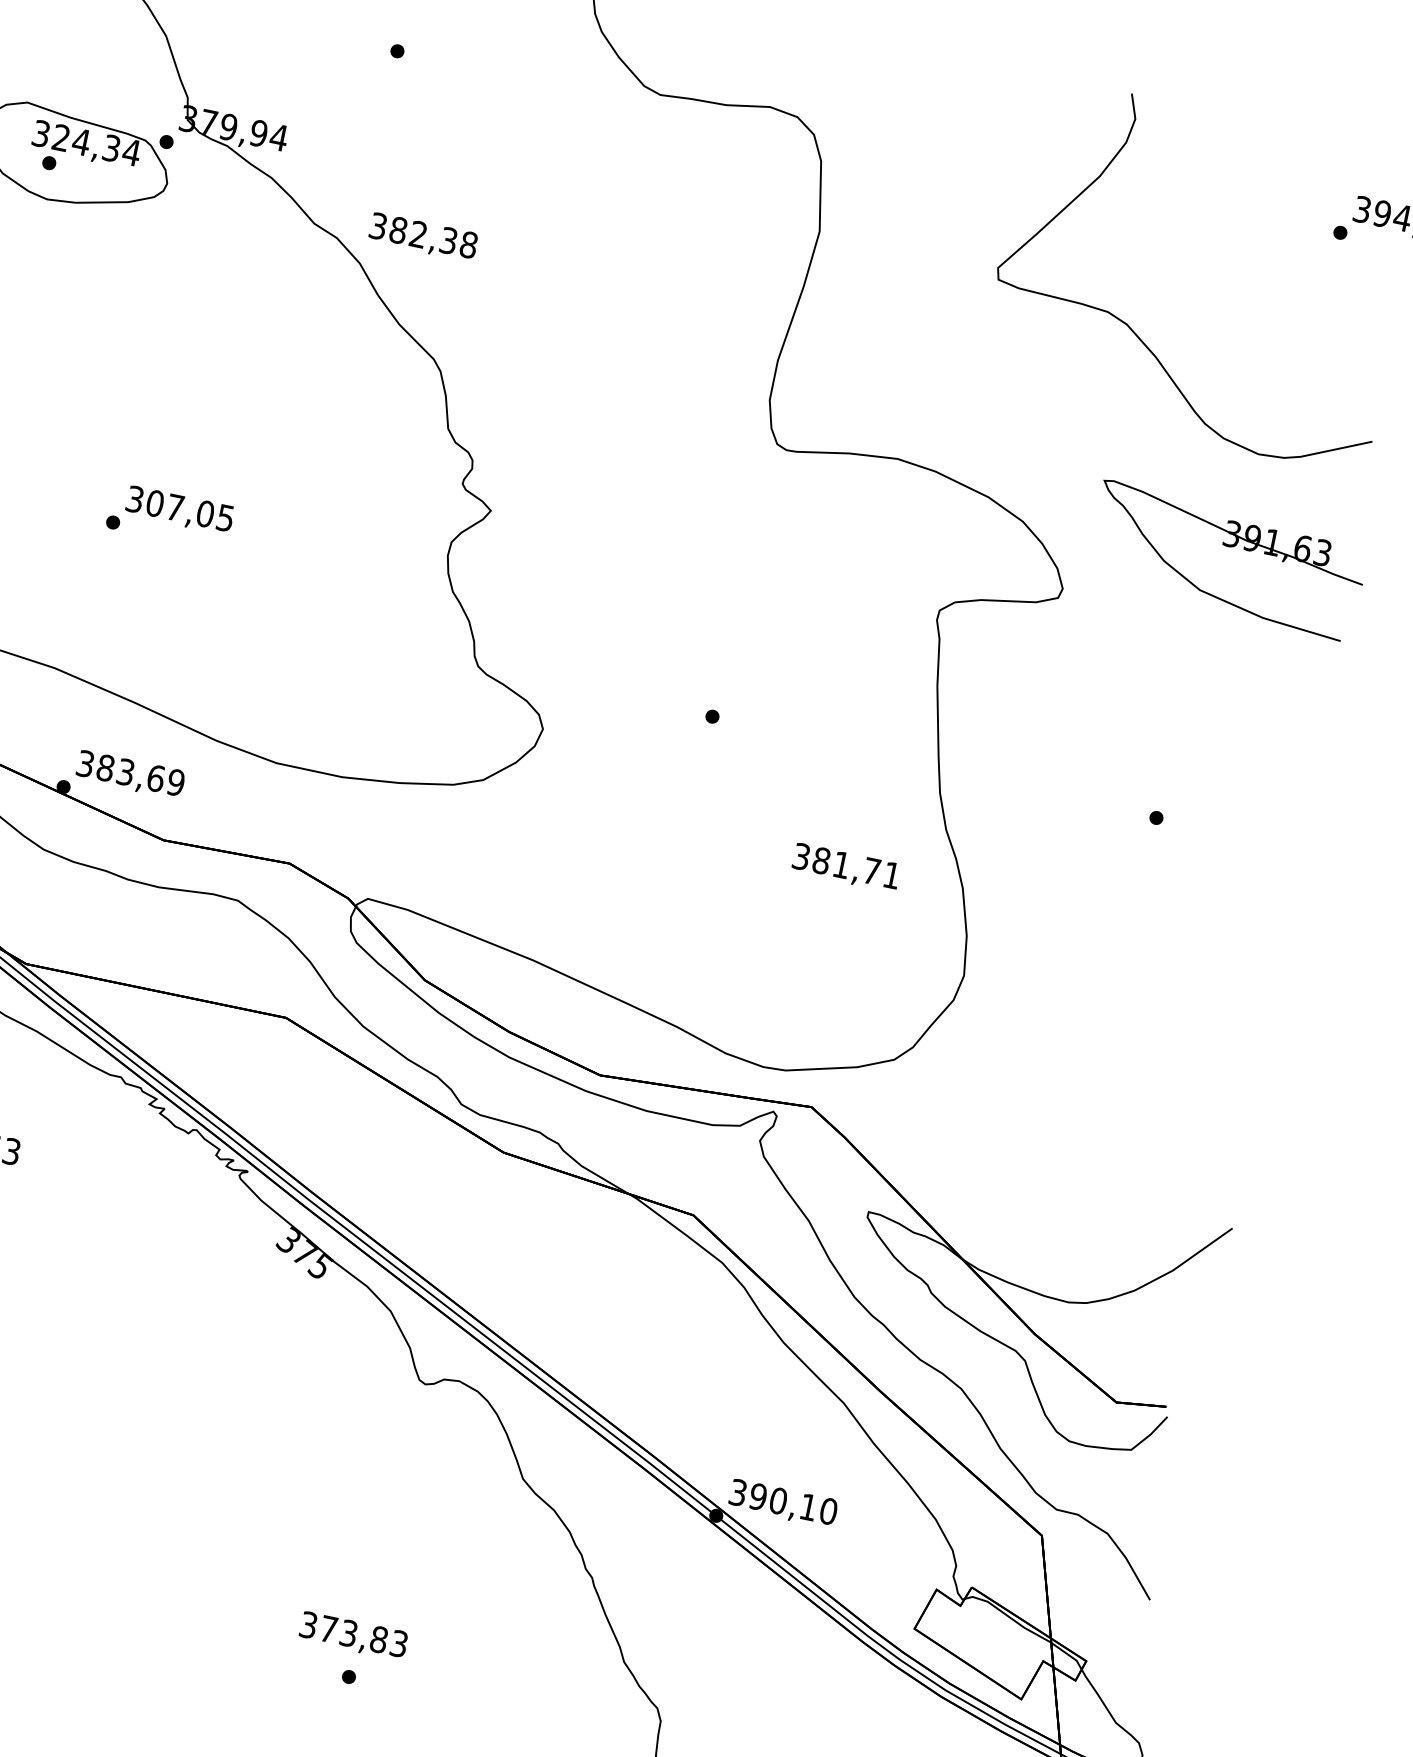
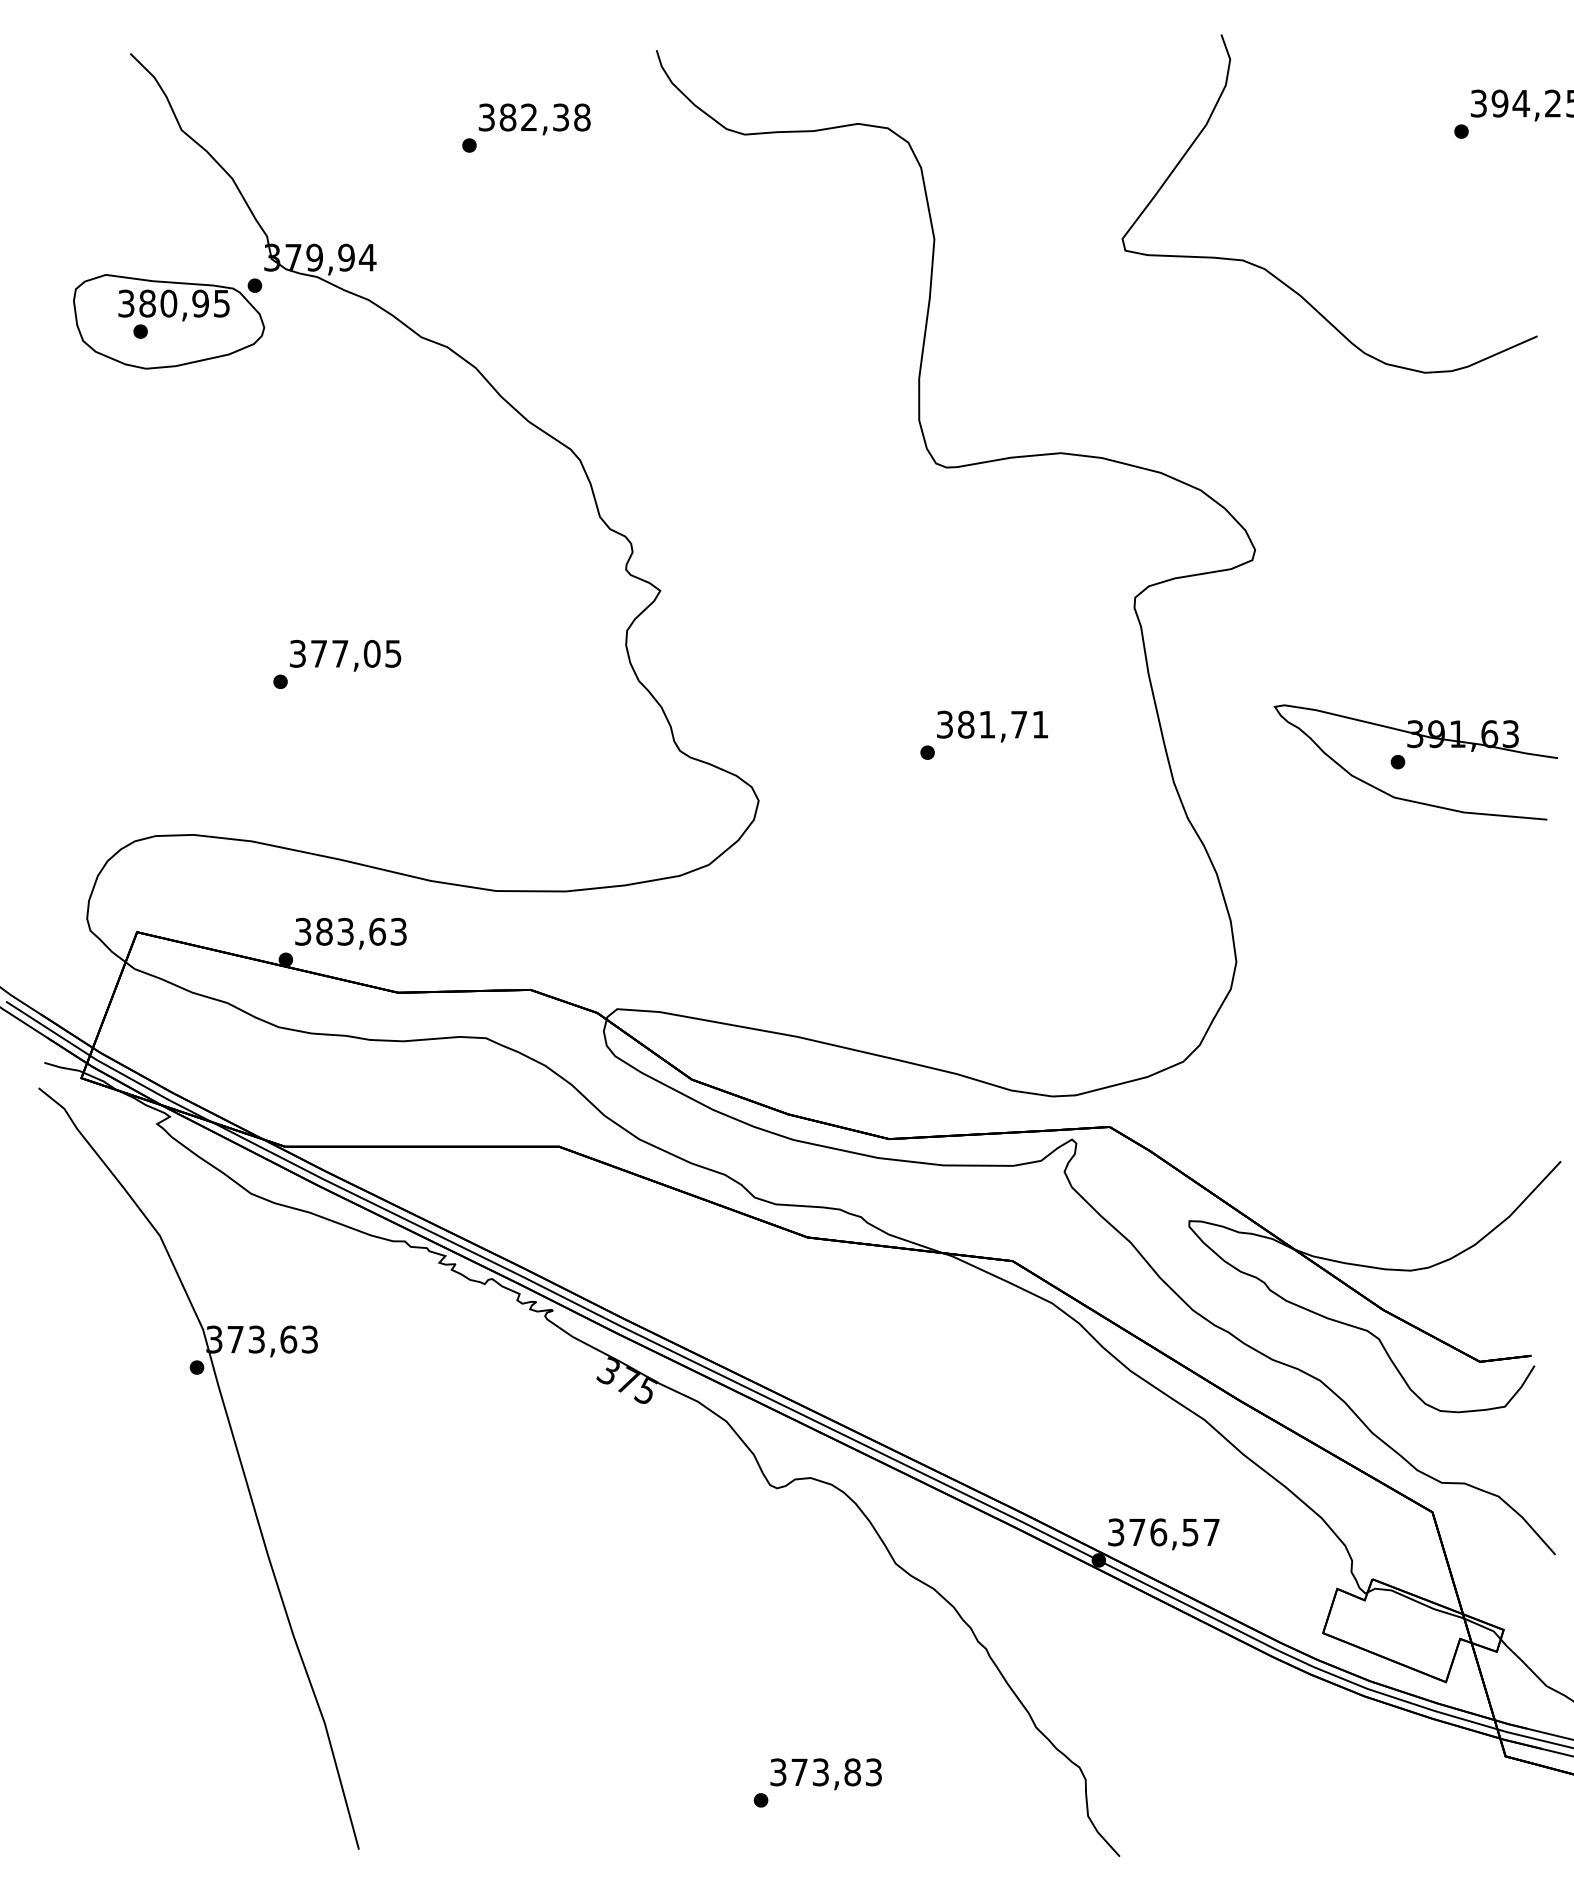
text: (96, 145) -> (184, 303), 324,34 -> 380,95
text: (423, 237) -> (534, 119), moved
text: (154, 503) -> (318, 653), 307,05 -> 377,05
part: (1228, 547) -> (1414, 748), moved
text: (175, 782) -> (398, 931), 383,69 -> 383,63
text: (846, 867) -> (992, 726), moved
text: (793, 1504) -> (1174, 1532), 390,10 -> 376,57
text: (352, 1636) -> (825, 1774), moved

